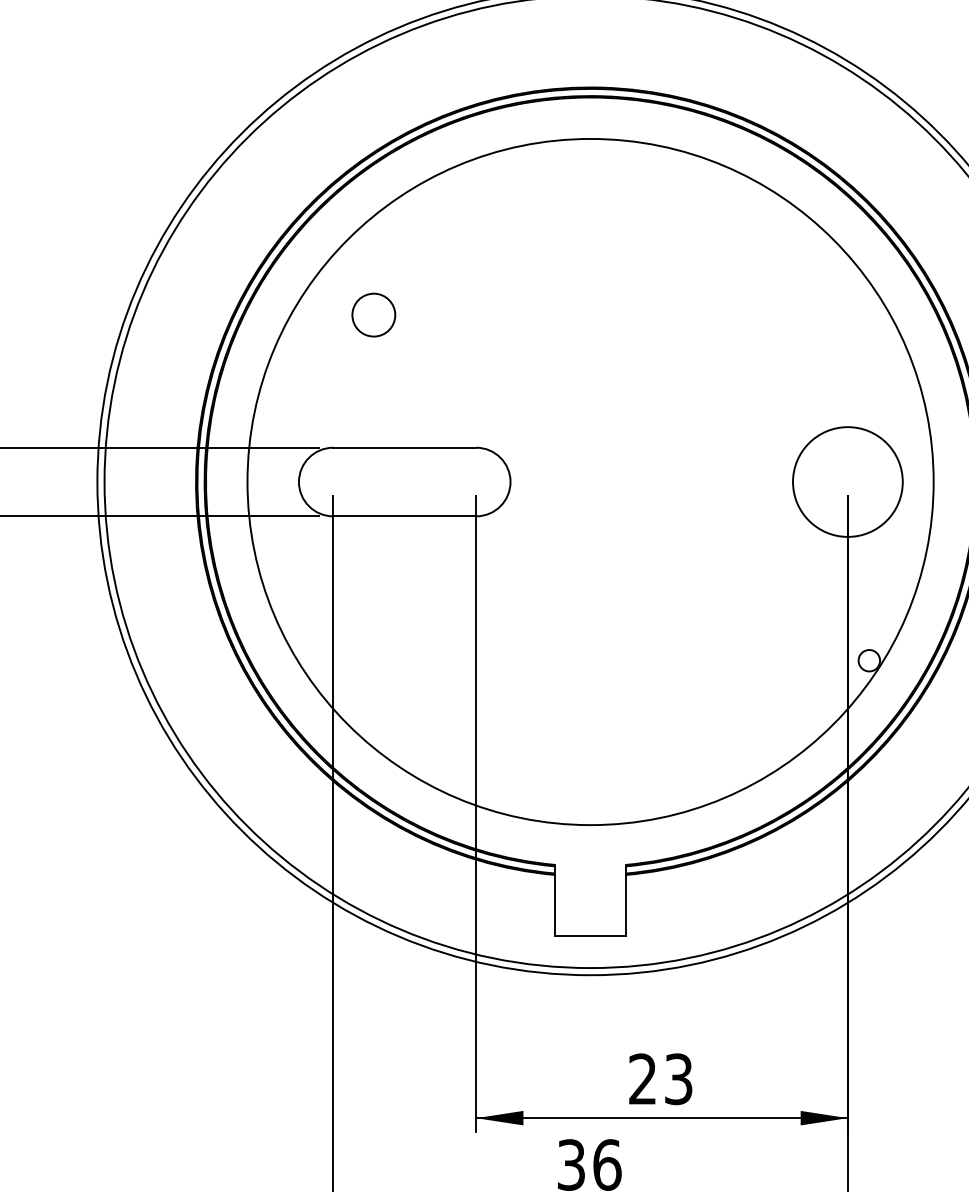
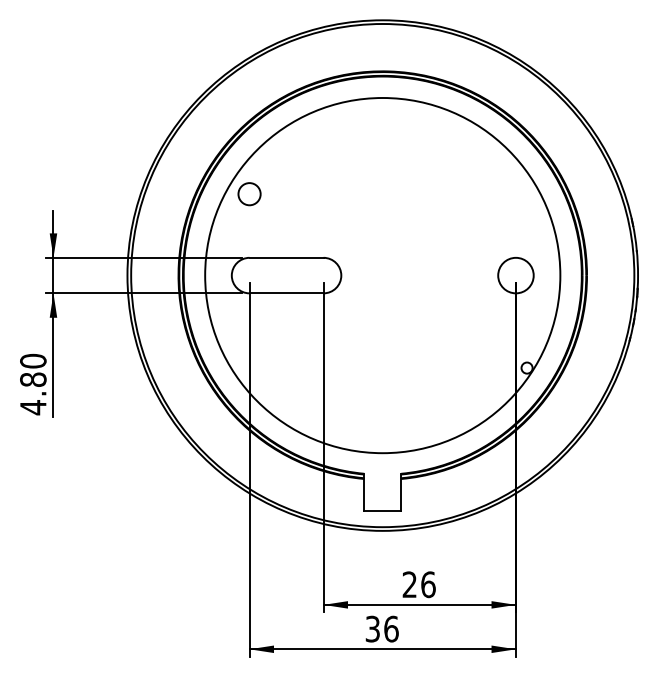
circle: (373, 315) -> (249, 194), moved
circle: (847, 481) -> (515, 275), size x0.62
text: (678, 1078) -> (428, 584), 23 -> 26

